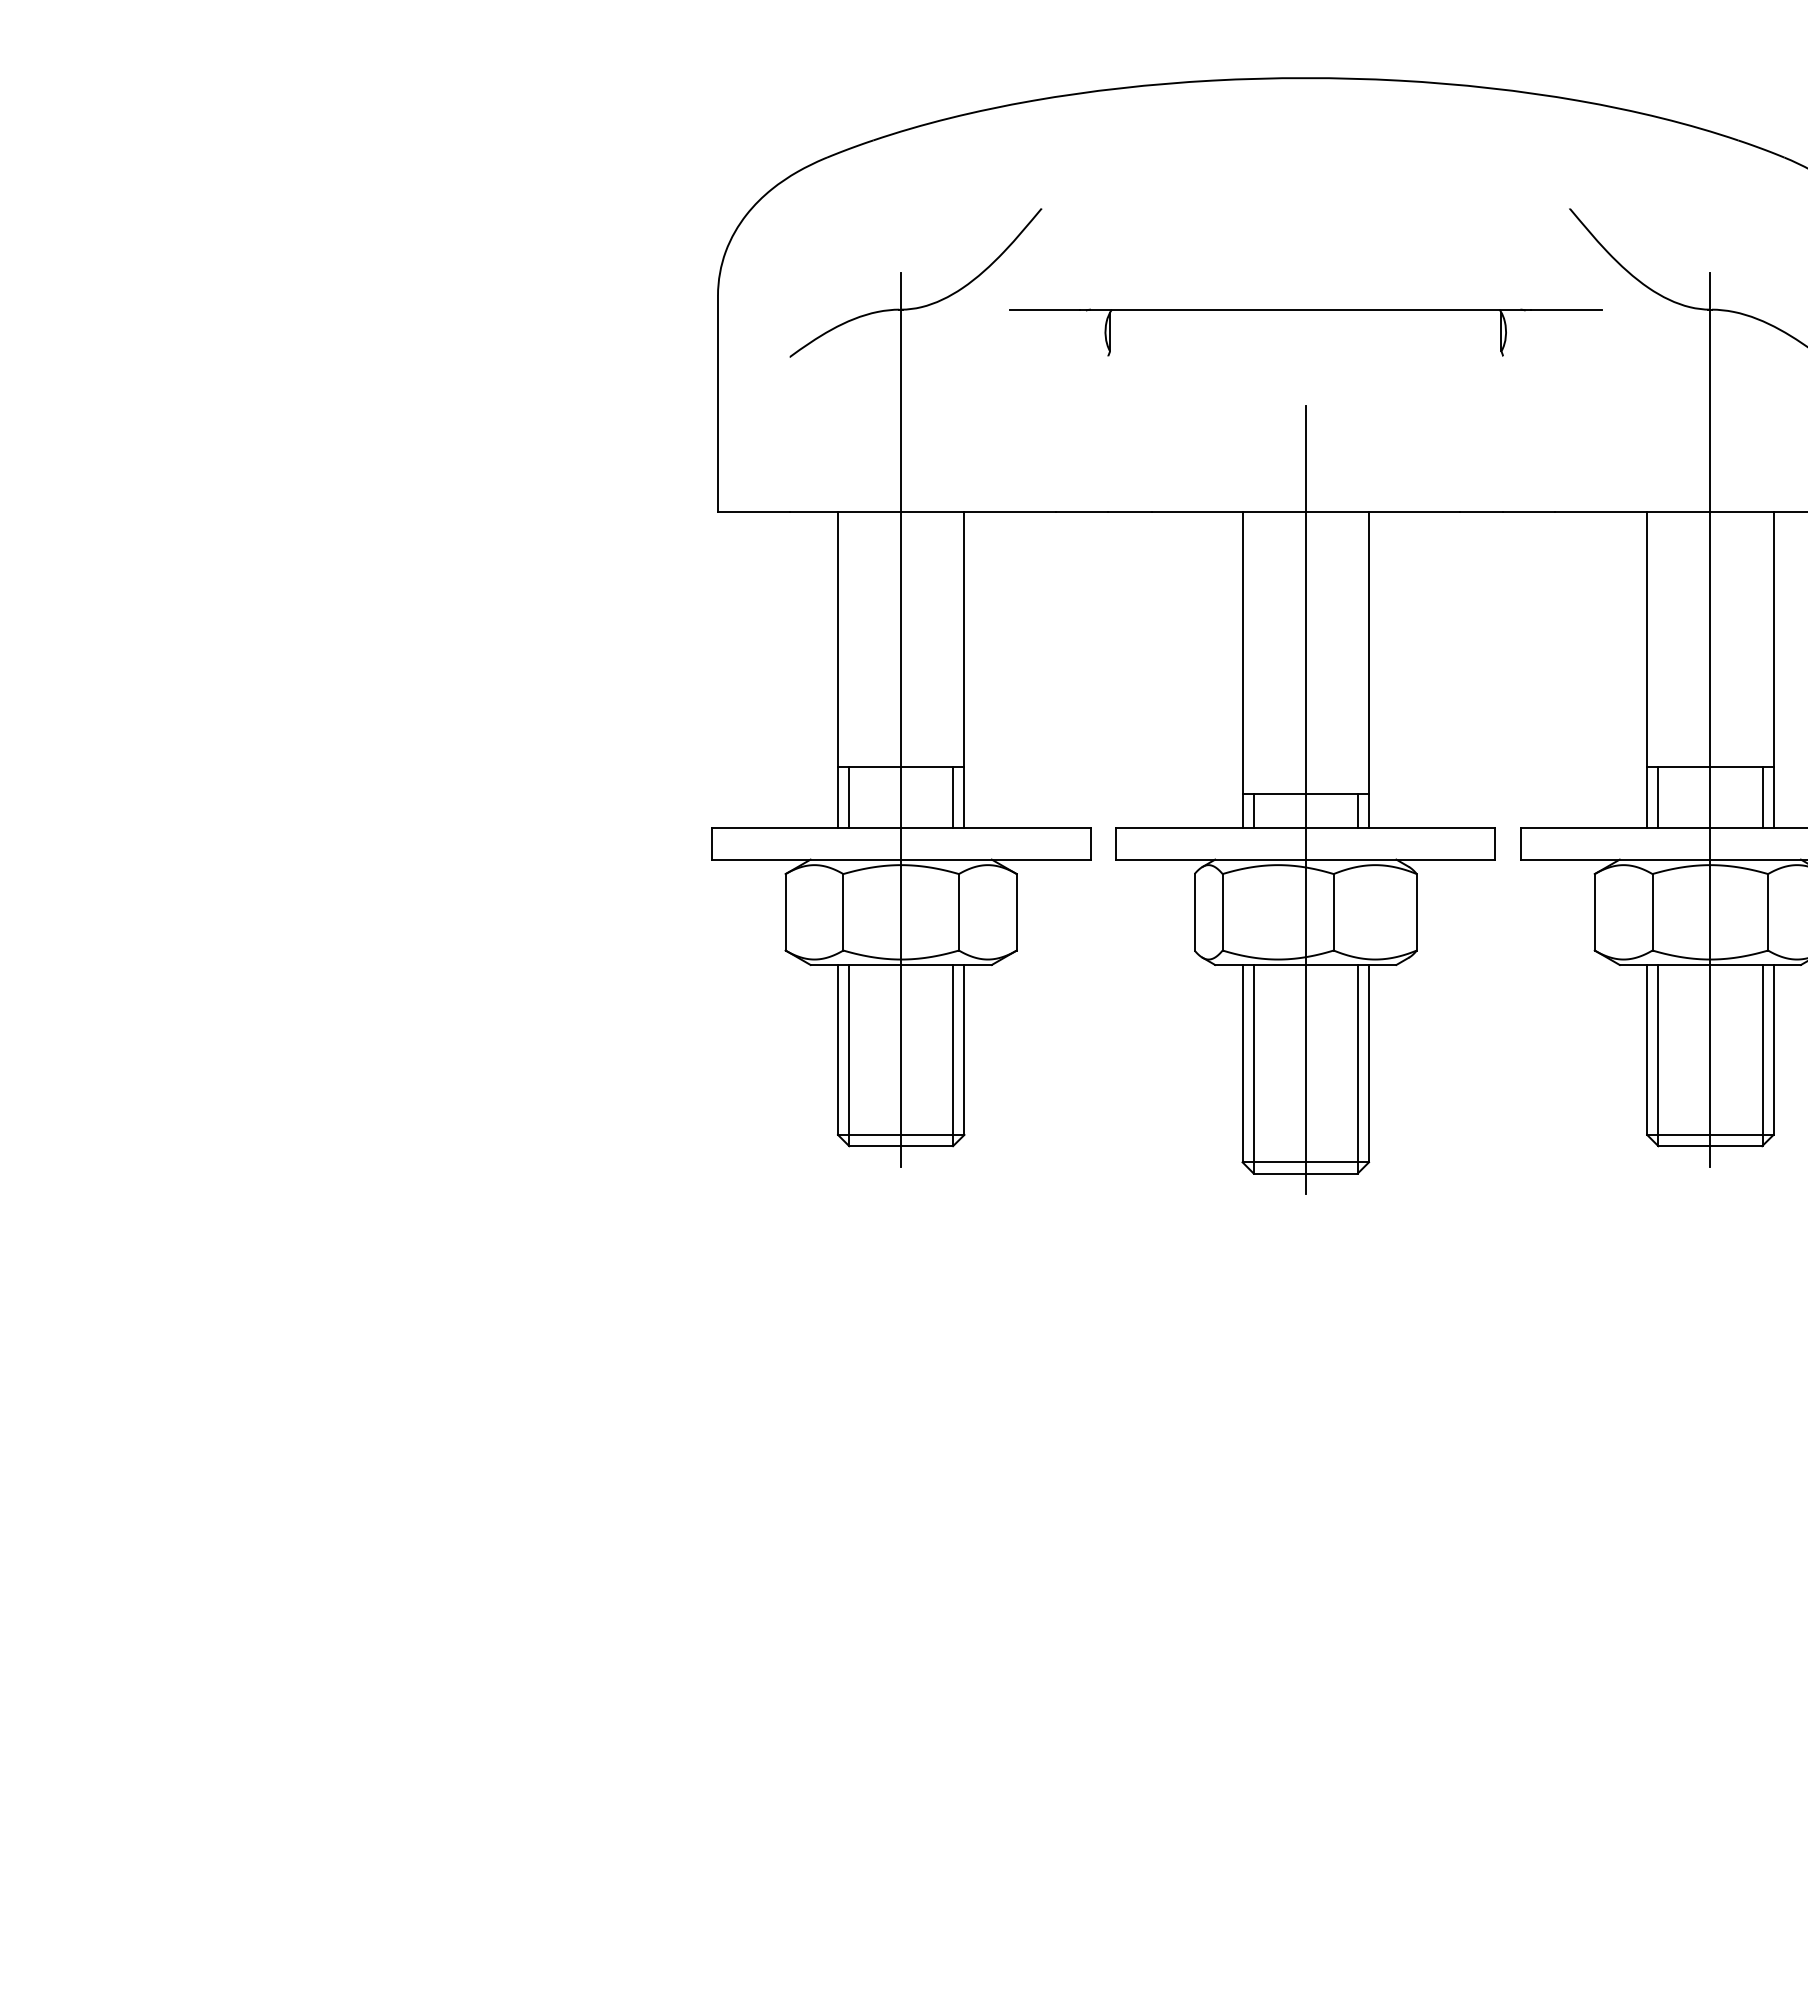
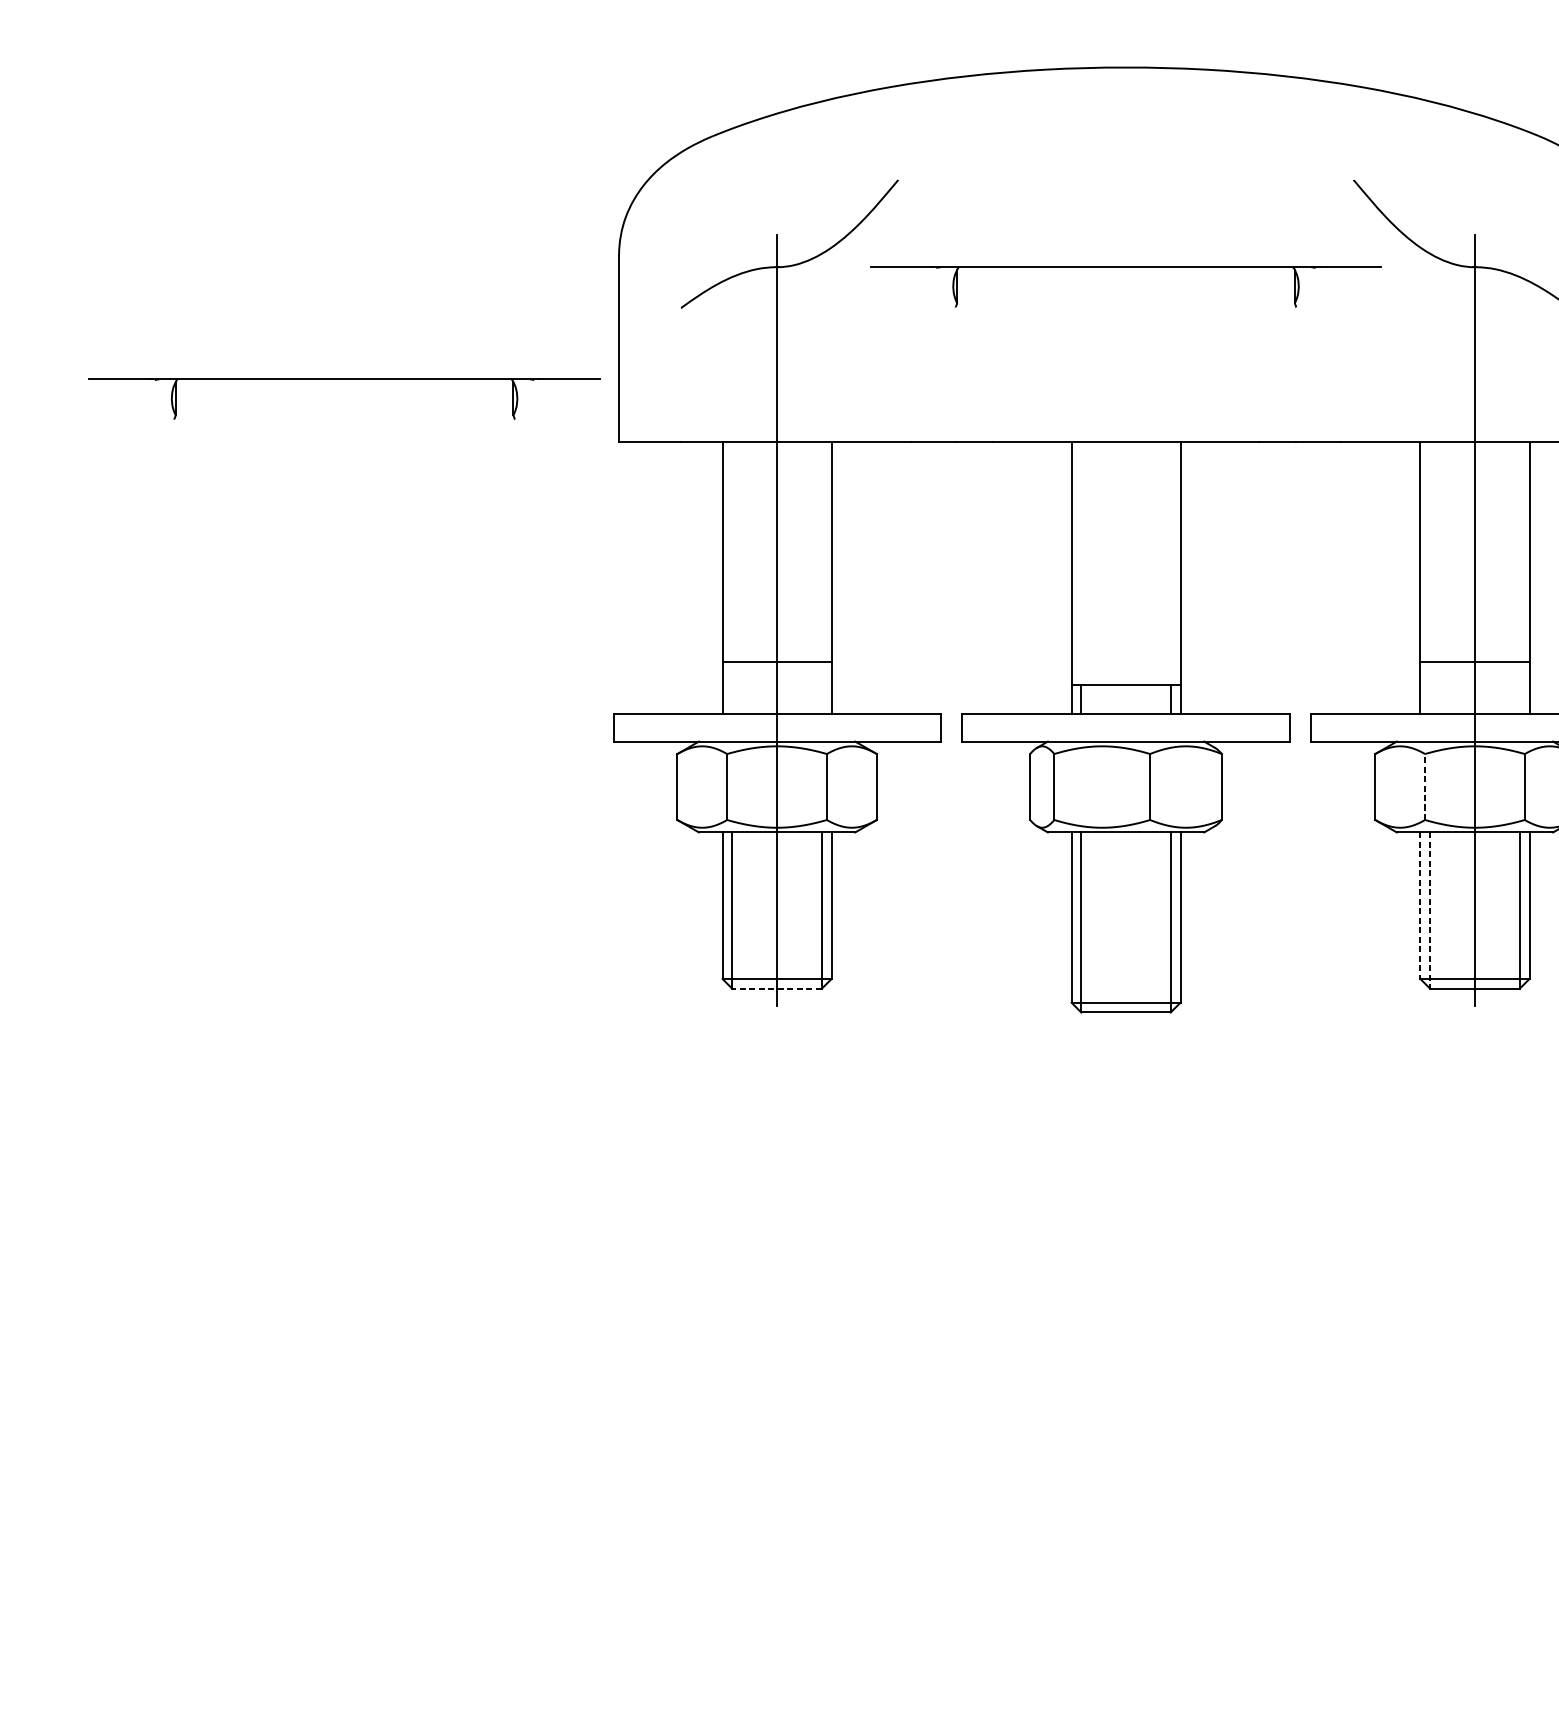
part: (399, 440) -> (344, 380), added
line: (849, 797) -> (732, 688), removed
line: (953, 797) -> (822, 688), removed
line: (1658, 797) -> (1430, 688), removed
line: (1762, 797) -> (1519, 688), removed
line: (1305, 799) -> (1125, 689), removed
line: (1652, 911) -> (1425, 786), solid -> dashed
line: (1647, 1049) -> (1420, 905), solid -> dashed
line: (1658, 1055) -> (1430, 910), solid -> dashed
line: (901, 1146) -> (777, 989), solid -> dashed

